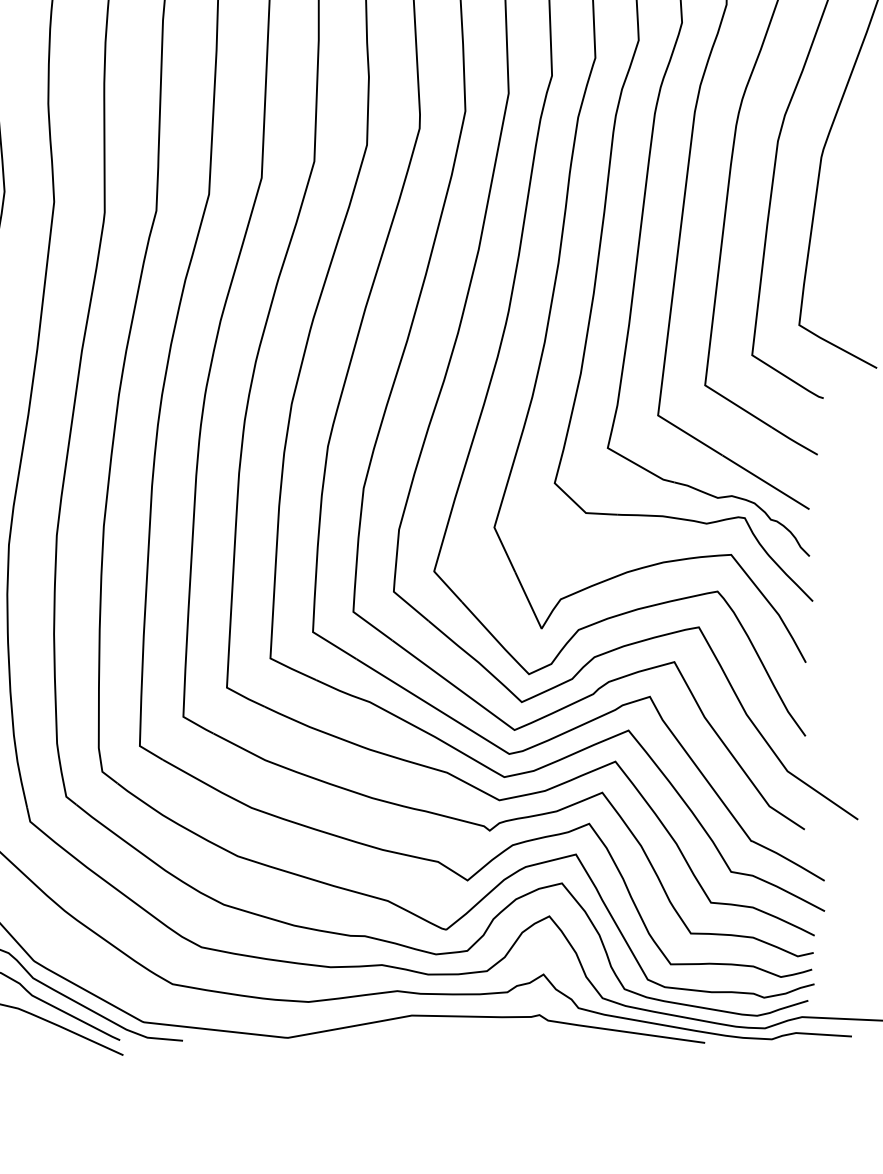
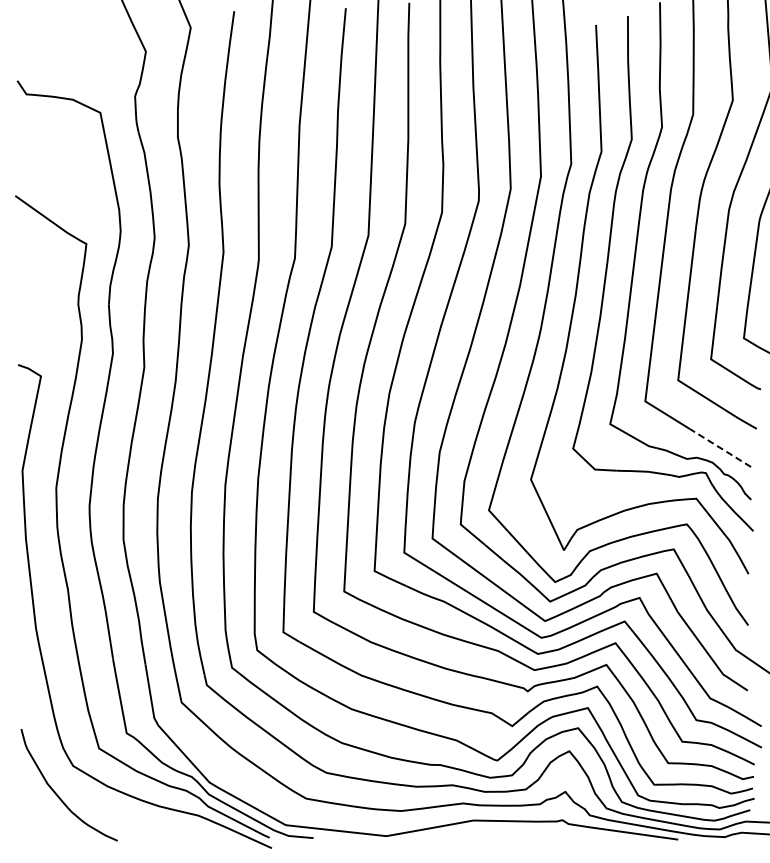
line: (765, 482) -> (720, 448), solid -> dashed

